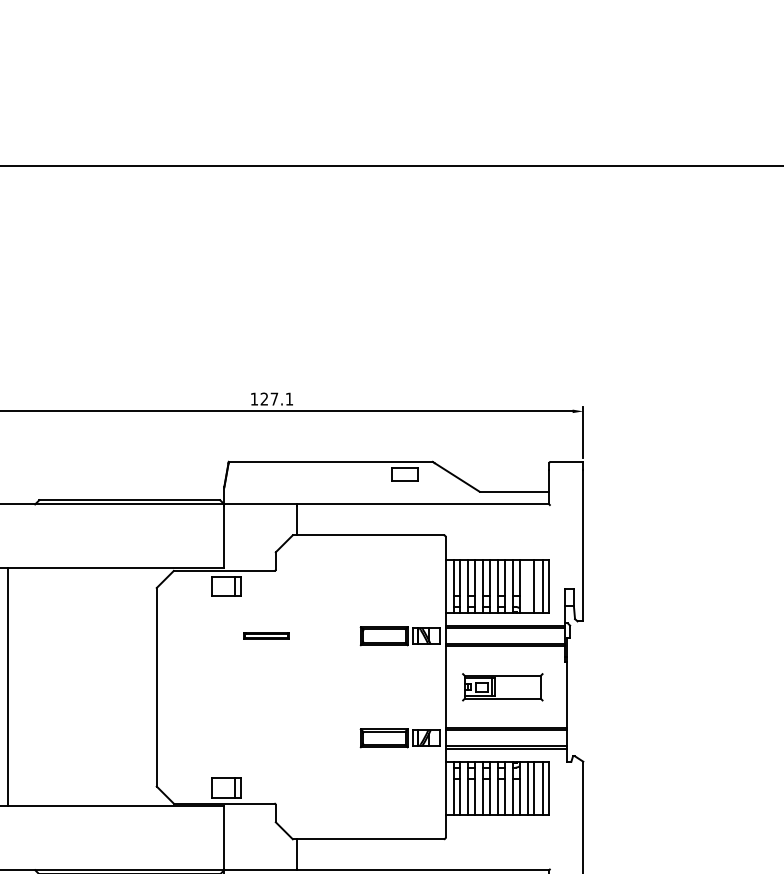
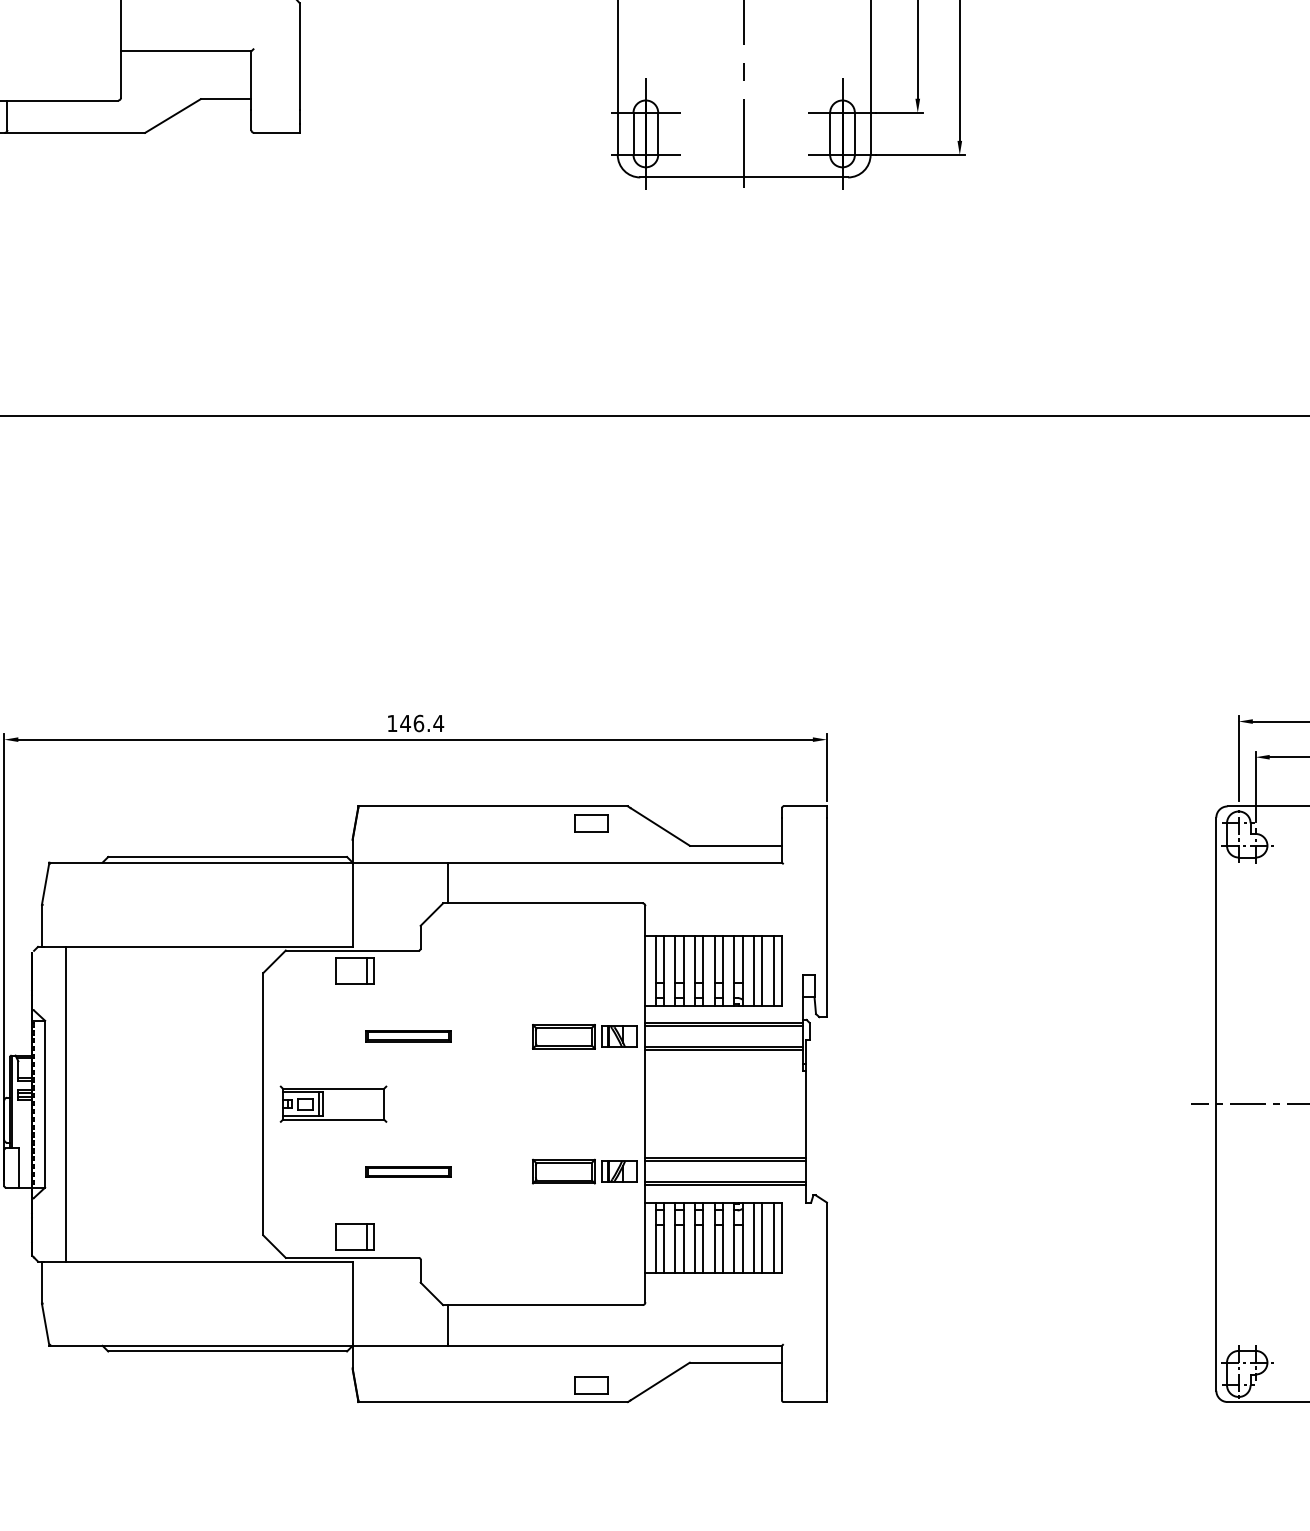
text: (277, 399) -> (422, 723), 127.1 -> 146.4
line: (527, 586) -> (753, 970), added
part: (266, 636) -> (408, 1036), size x1.43
part: (502, 686) -> (333, 1103), moved
part: (266, 738) -> (408, 1171), added

